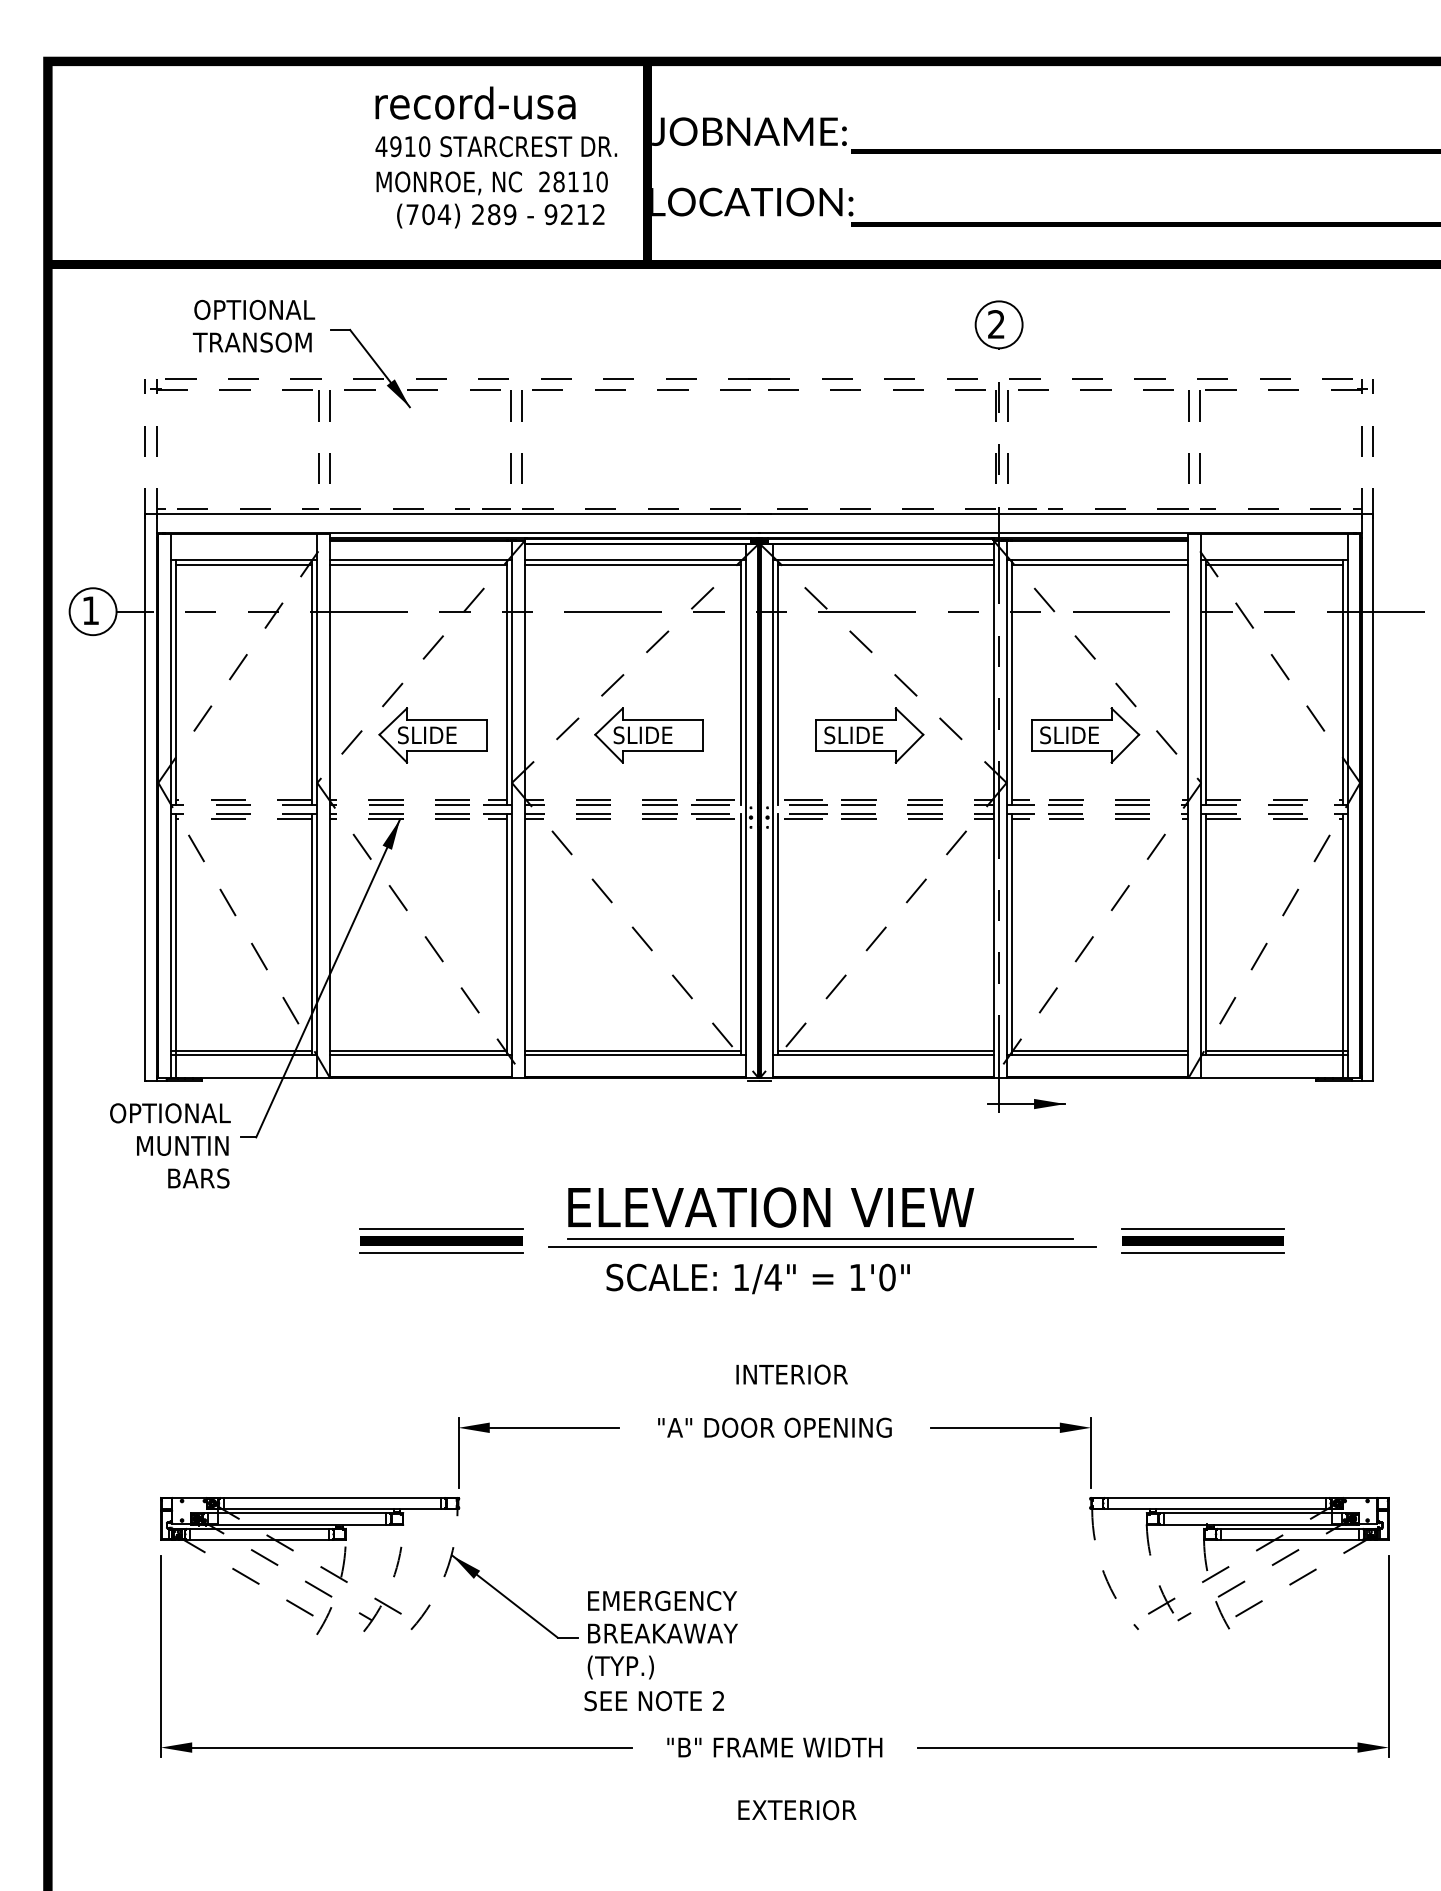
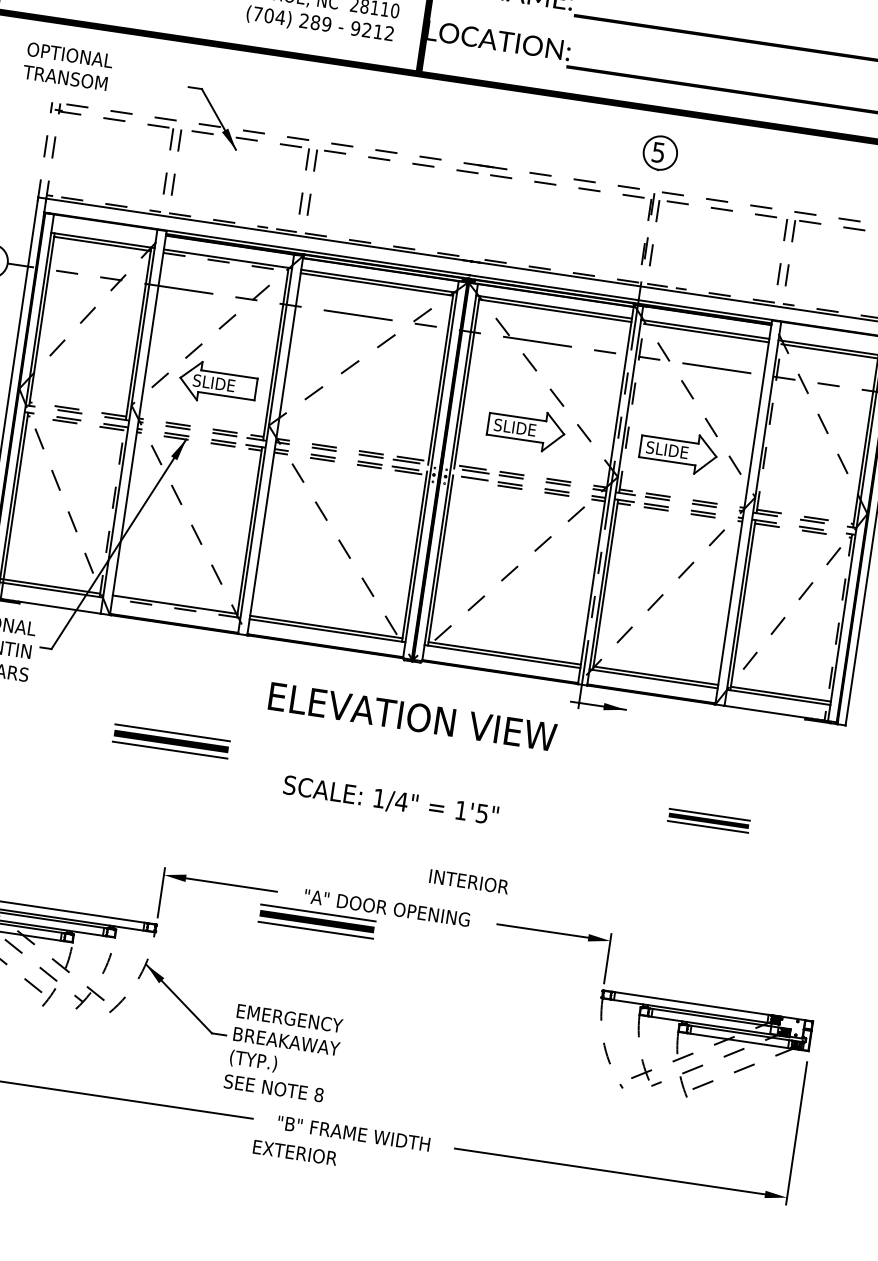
text: (996, 324) -> (658, 152), 2 -> 5
text: (253, 325) -> (67, 66), moved
line: (419, 565) -> (226, 262), solid -> dashed
line: (1011, 681) -> (631, 406), solid -> dashed
line: (1206, 681) -> (769, 426), solid -> dashed
part: (648, 735) -> (370, 406), removed
line: (800, 819) -> (468, 481), removed
line: (312, 934) -> (112, 511), solid -> dashed
line: (1343, 946) -> (838, 627), solid -> dashed
line: (421, 1055) -> (176, 608), solid -> dashed
text: (771, 1207) -> (413, 716), moved
part: (1202, 1240) -> (708, 820), size x0.7
part: (822, 1242) -> (440, 782), removed
text: (887, 1277) -> (482, 813), 1'0" -> 1'5"
text: (791, 1374) -> (468, 881), moved
part: (680, 1460) -> (317, 921), added
text: (718, 1701) -> (318, 1095), 2 -> 8
text: (797, 1810) -> (295, 1153), moved

